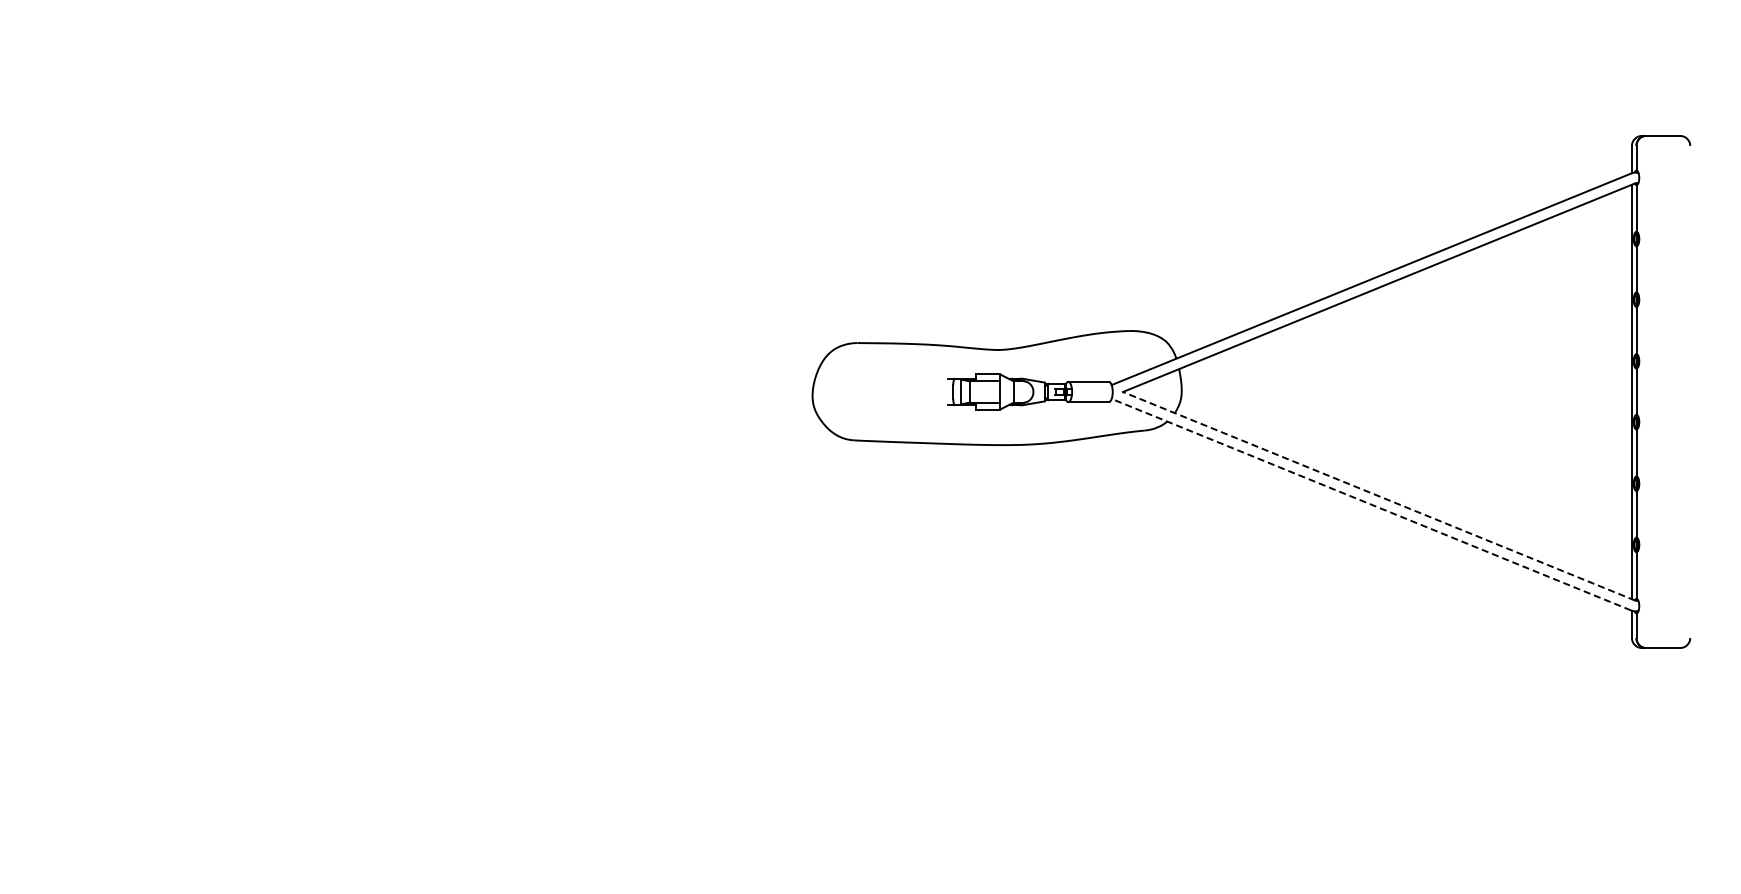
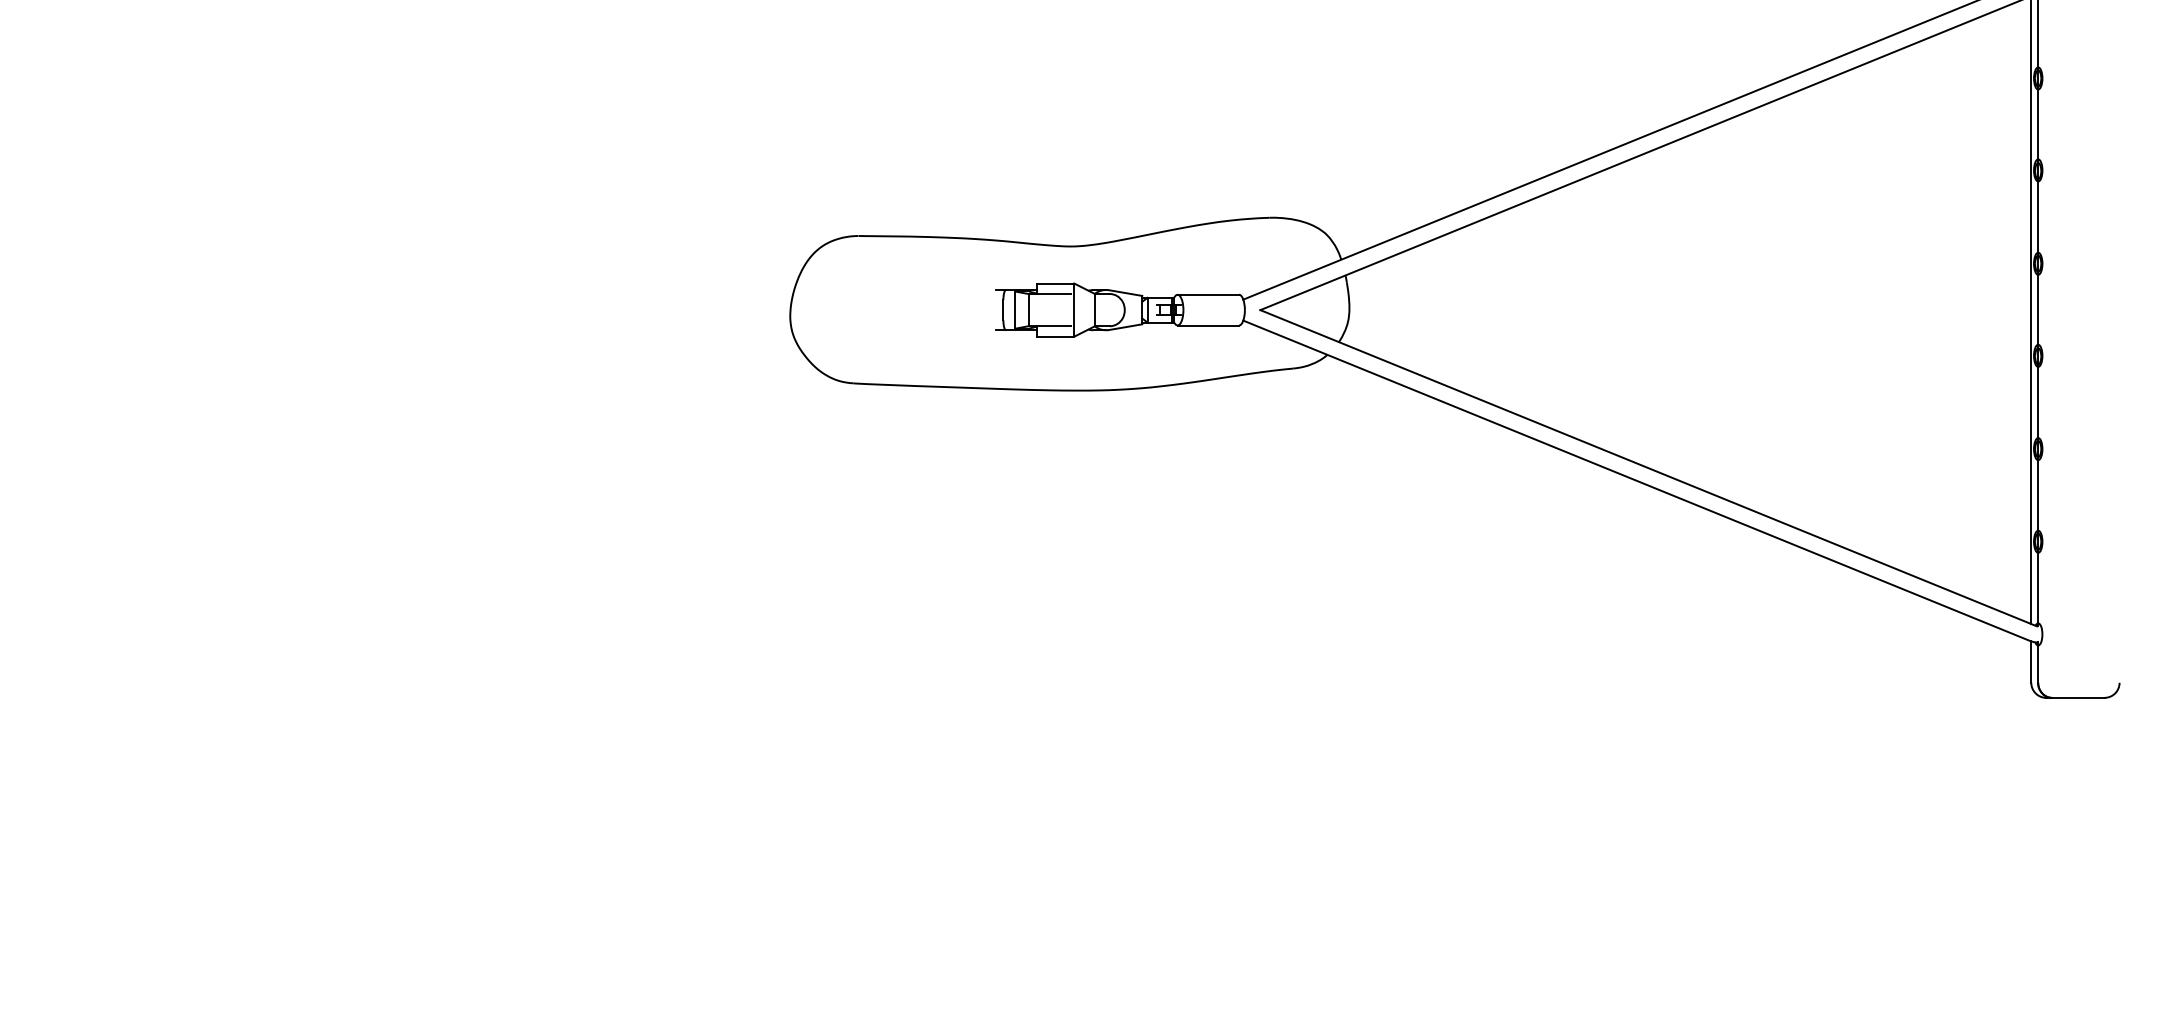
line: (1378, 496) -> (1647, 468), dashed -> solid
line: (1370, 504) -> (1635, 480), dashed -> solid

